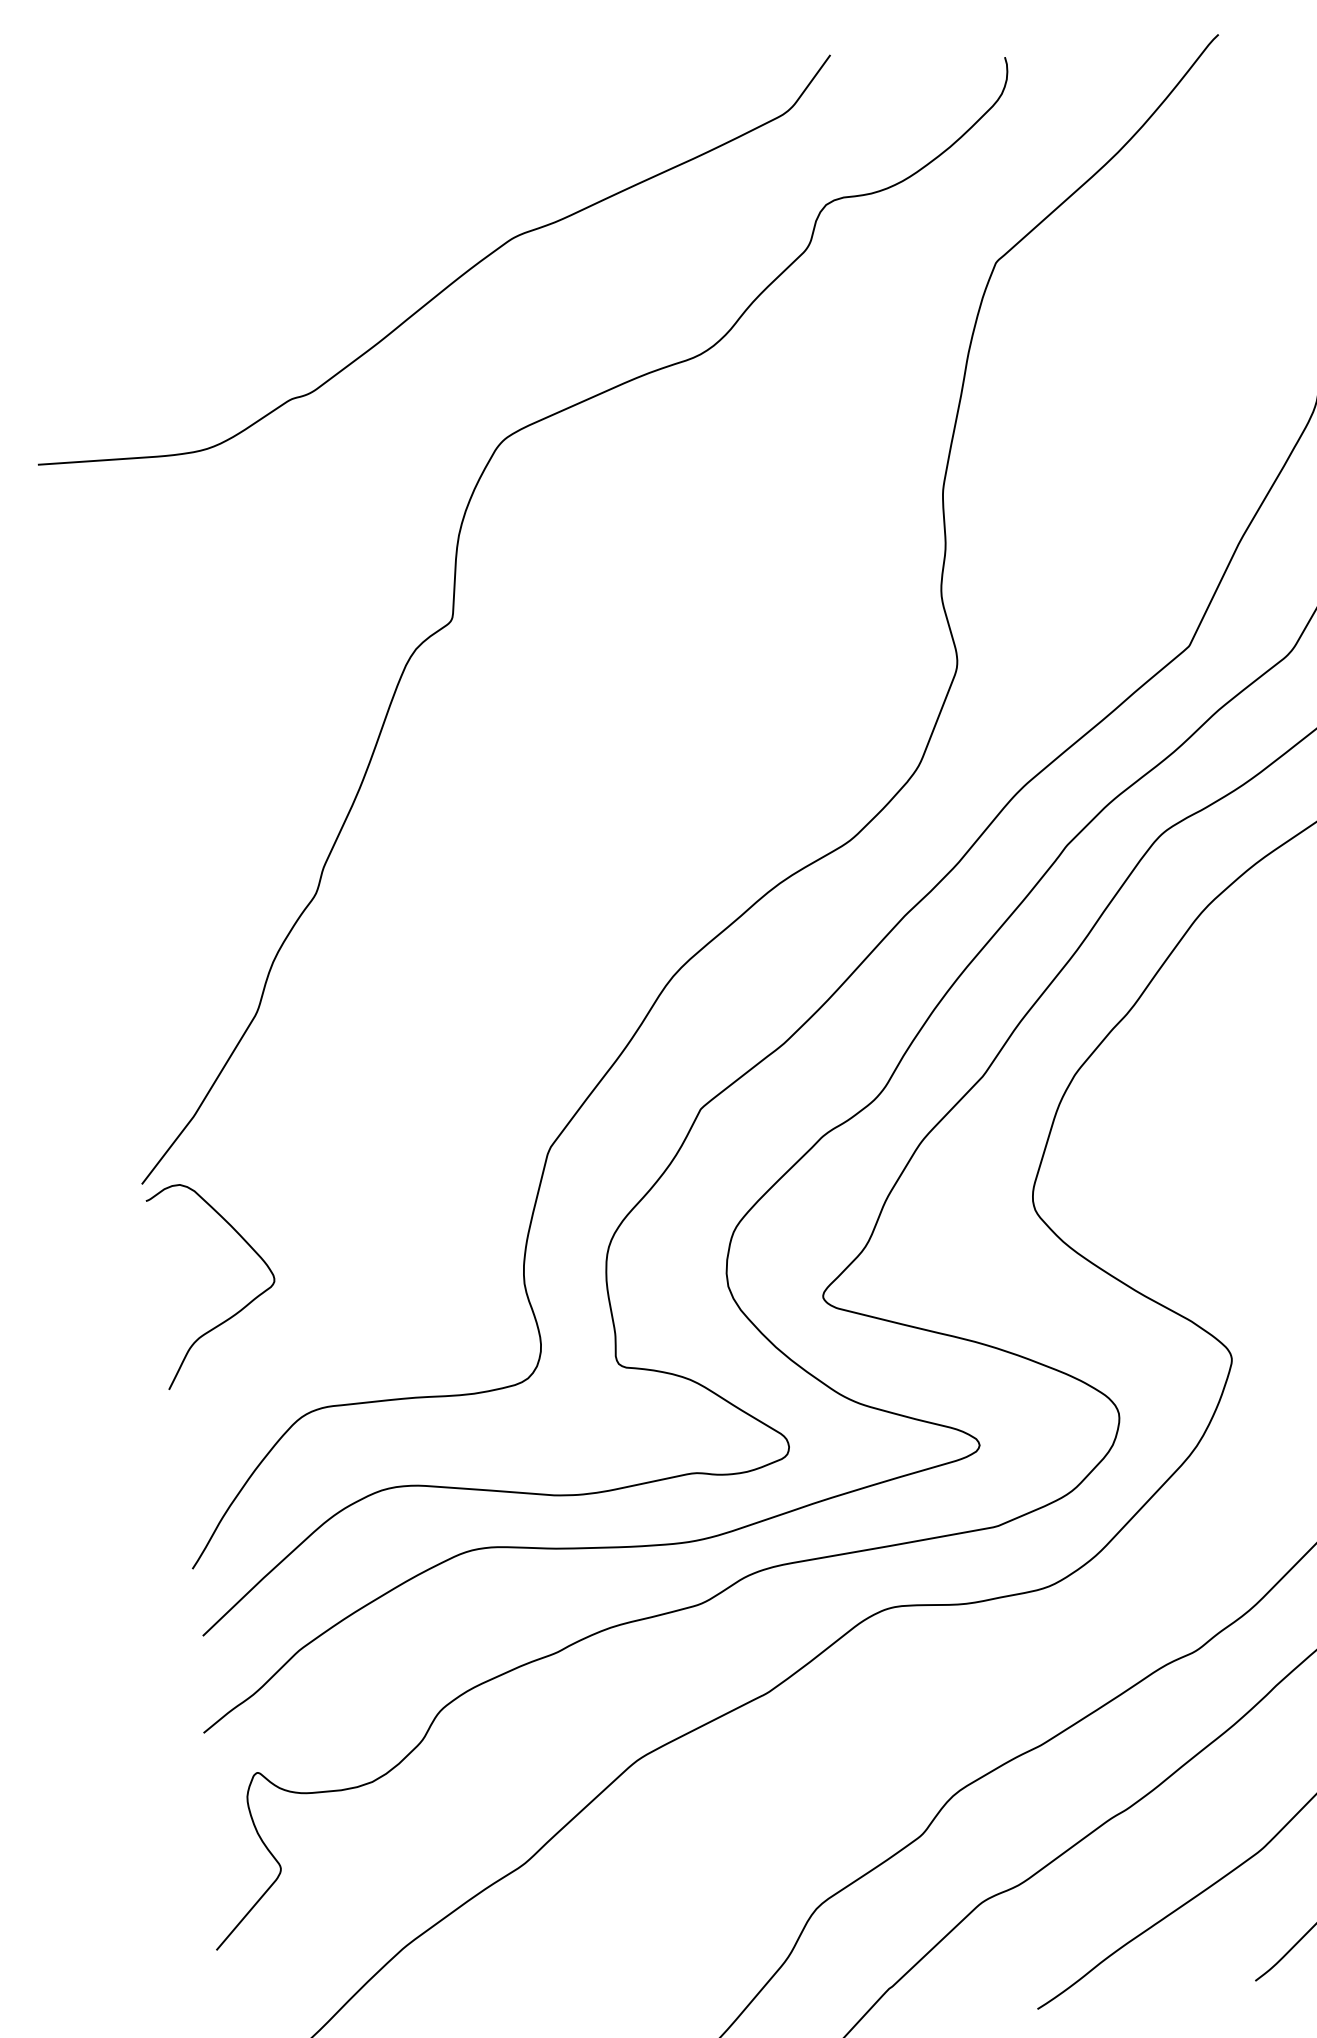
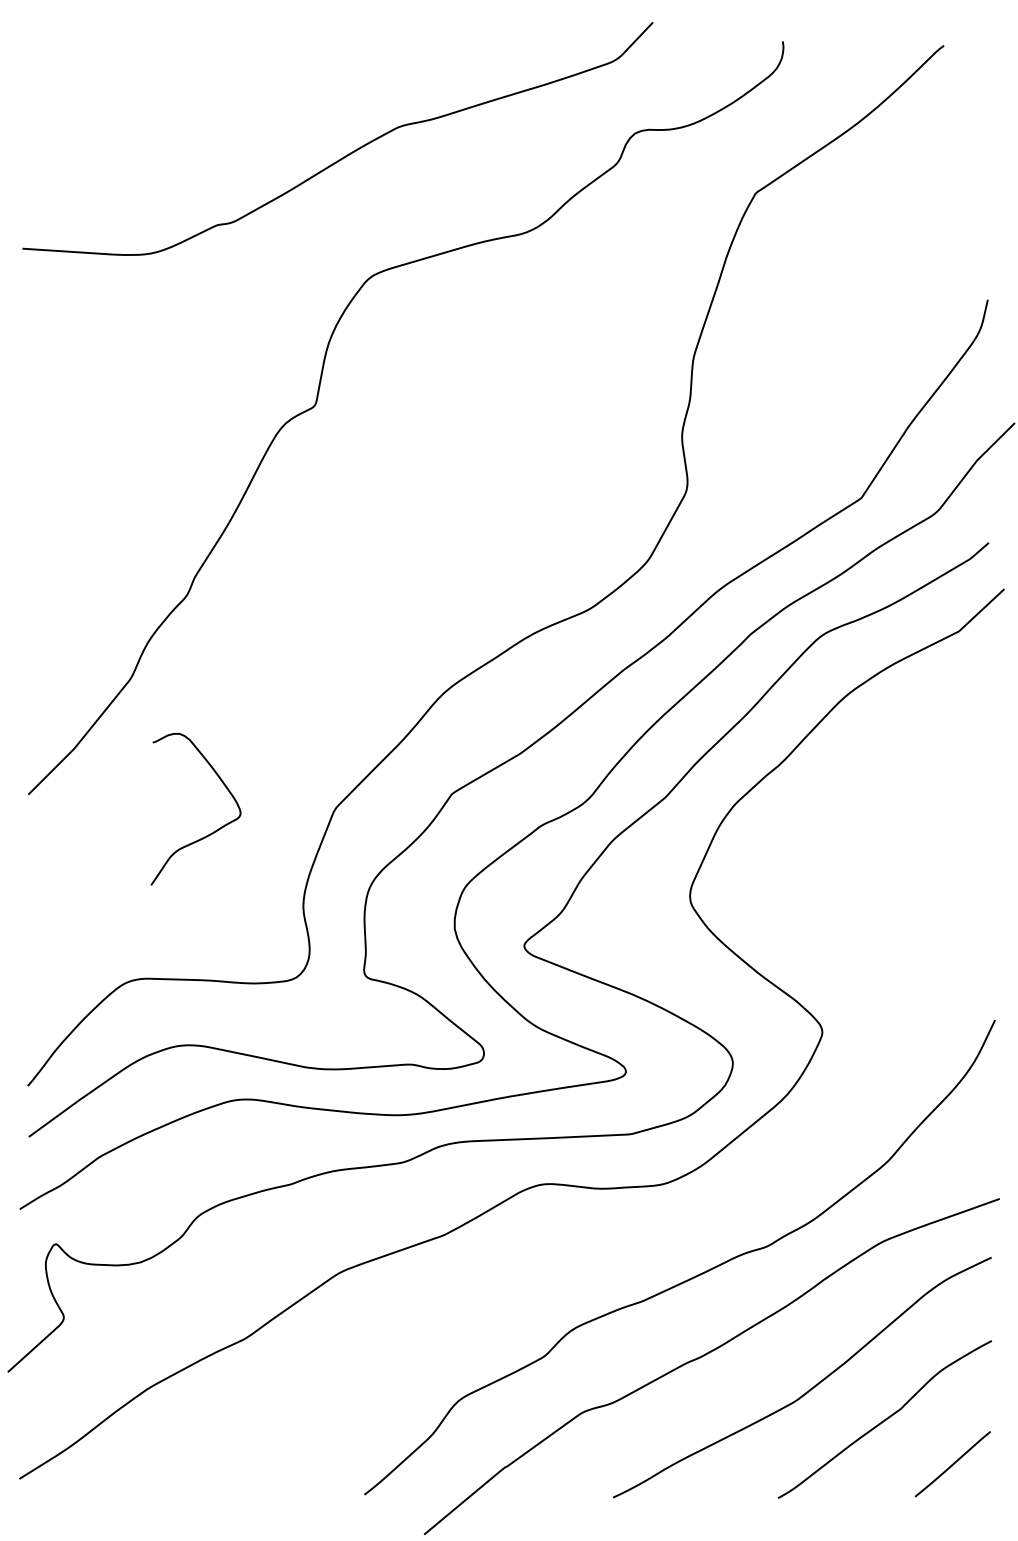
curve: (239, 1309) -> (211, 832), moved

